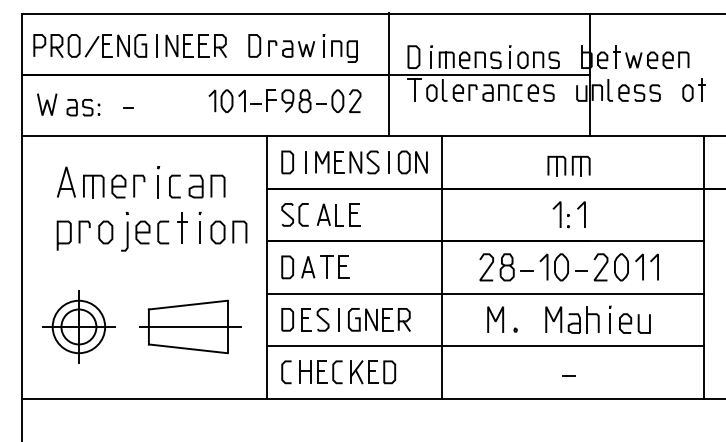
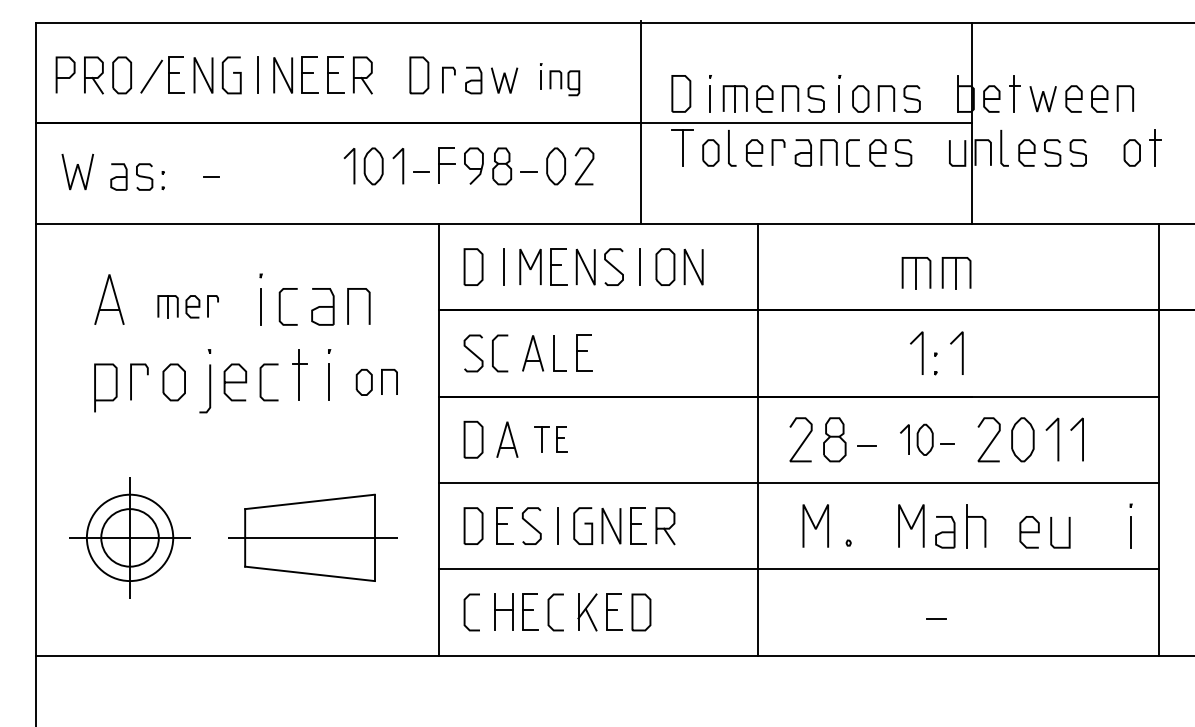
part: (339, 48) -> (558, 79), size x0.7
part: (114, 186) -> (188, 306), size x0.6
part: (228, 232) -> (376, 382), size x0.7
part: (334, 266) -> (550, 438), size x0.7
line: (441, 267) -> (757, 440), moved
part: (563, 267) -> (927, 440), size x0.7
line: (610, 319) -> (1131, 525), moved

